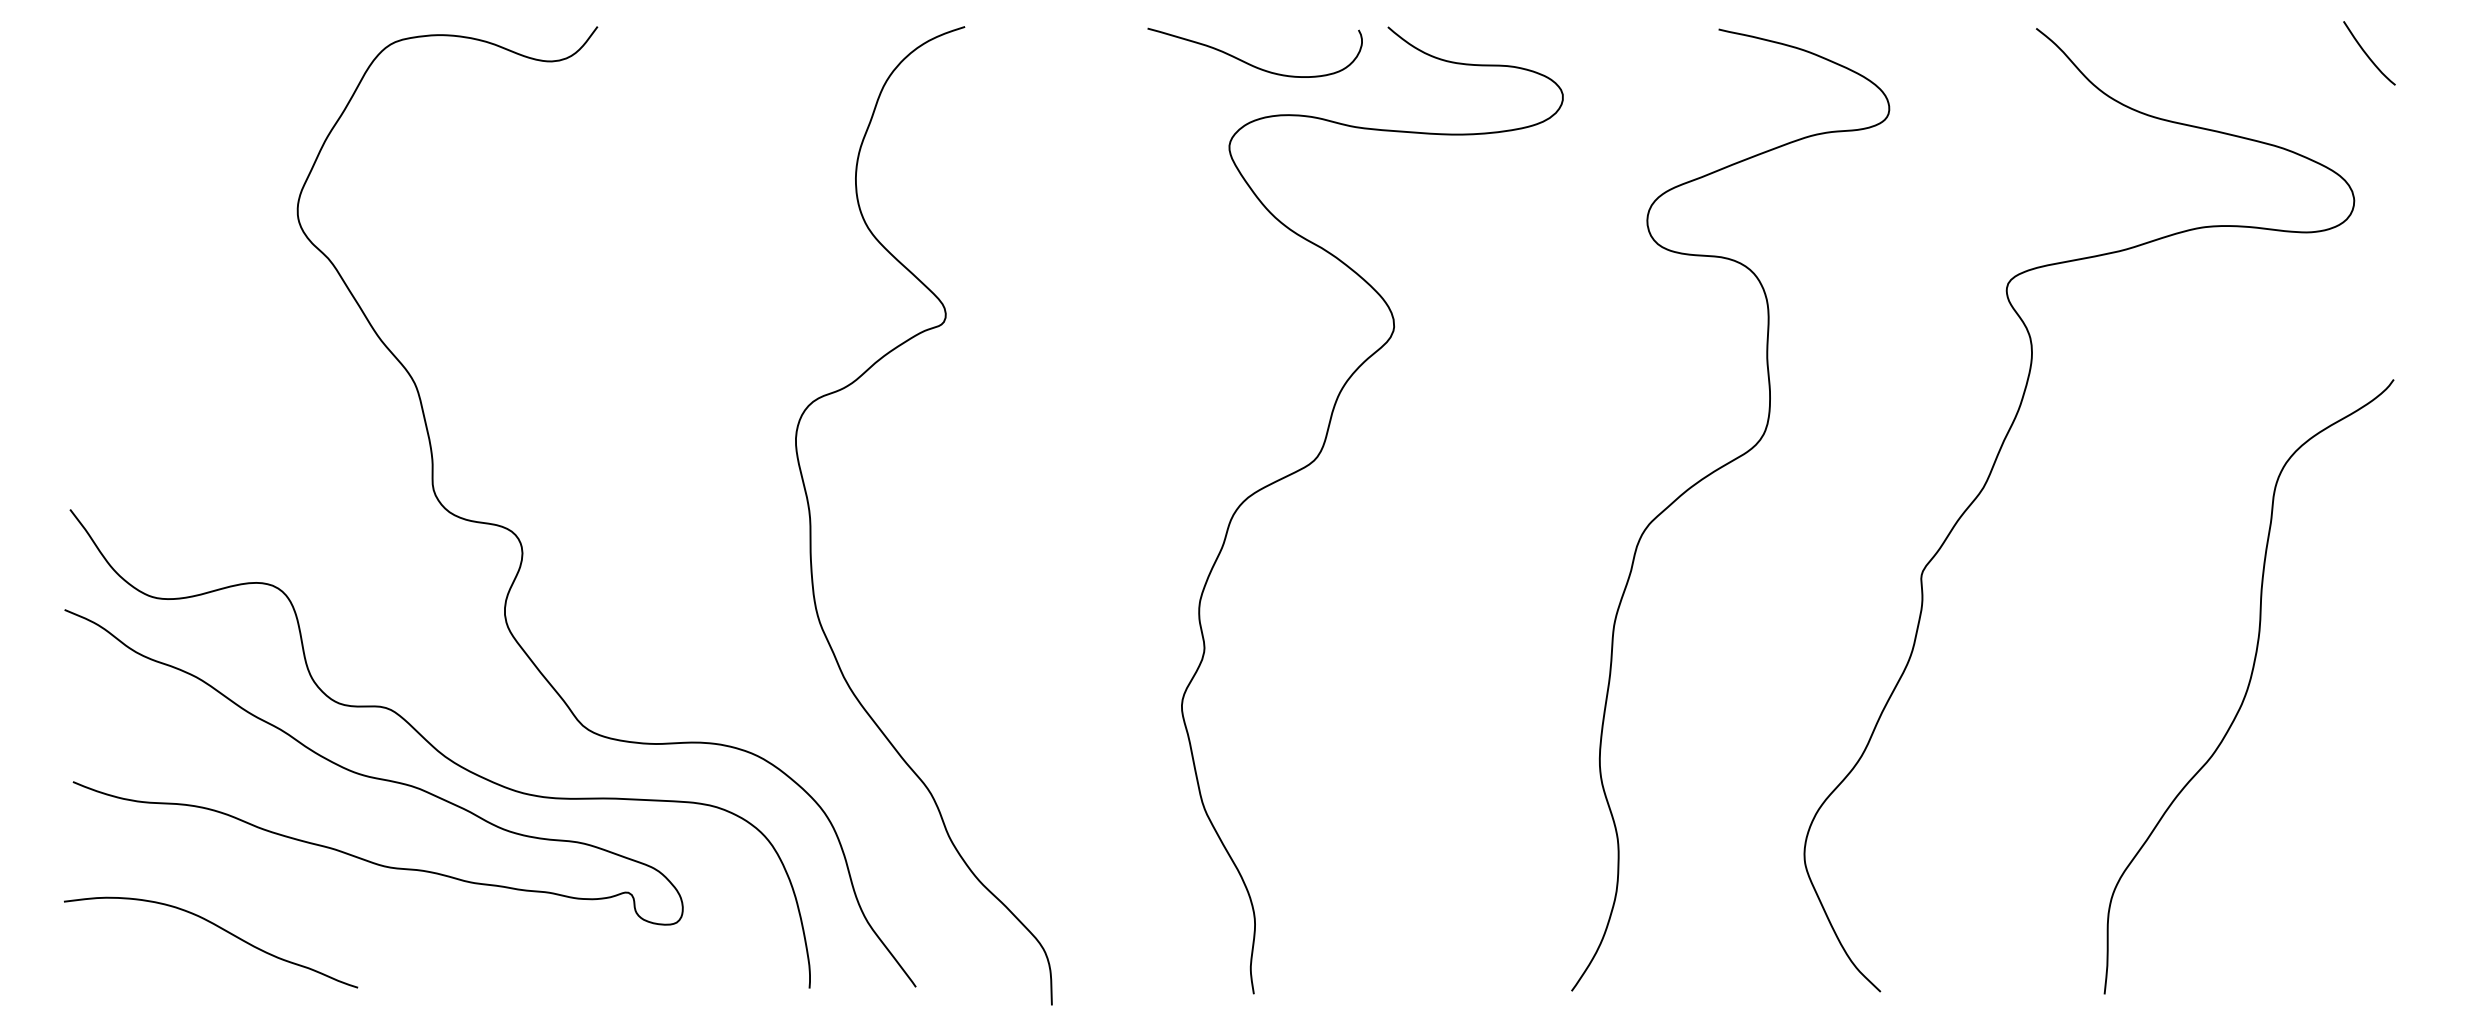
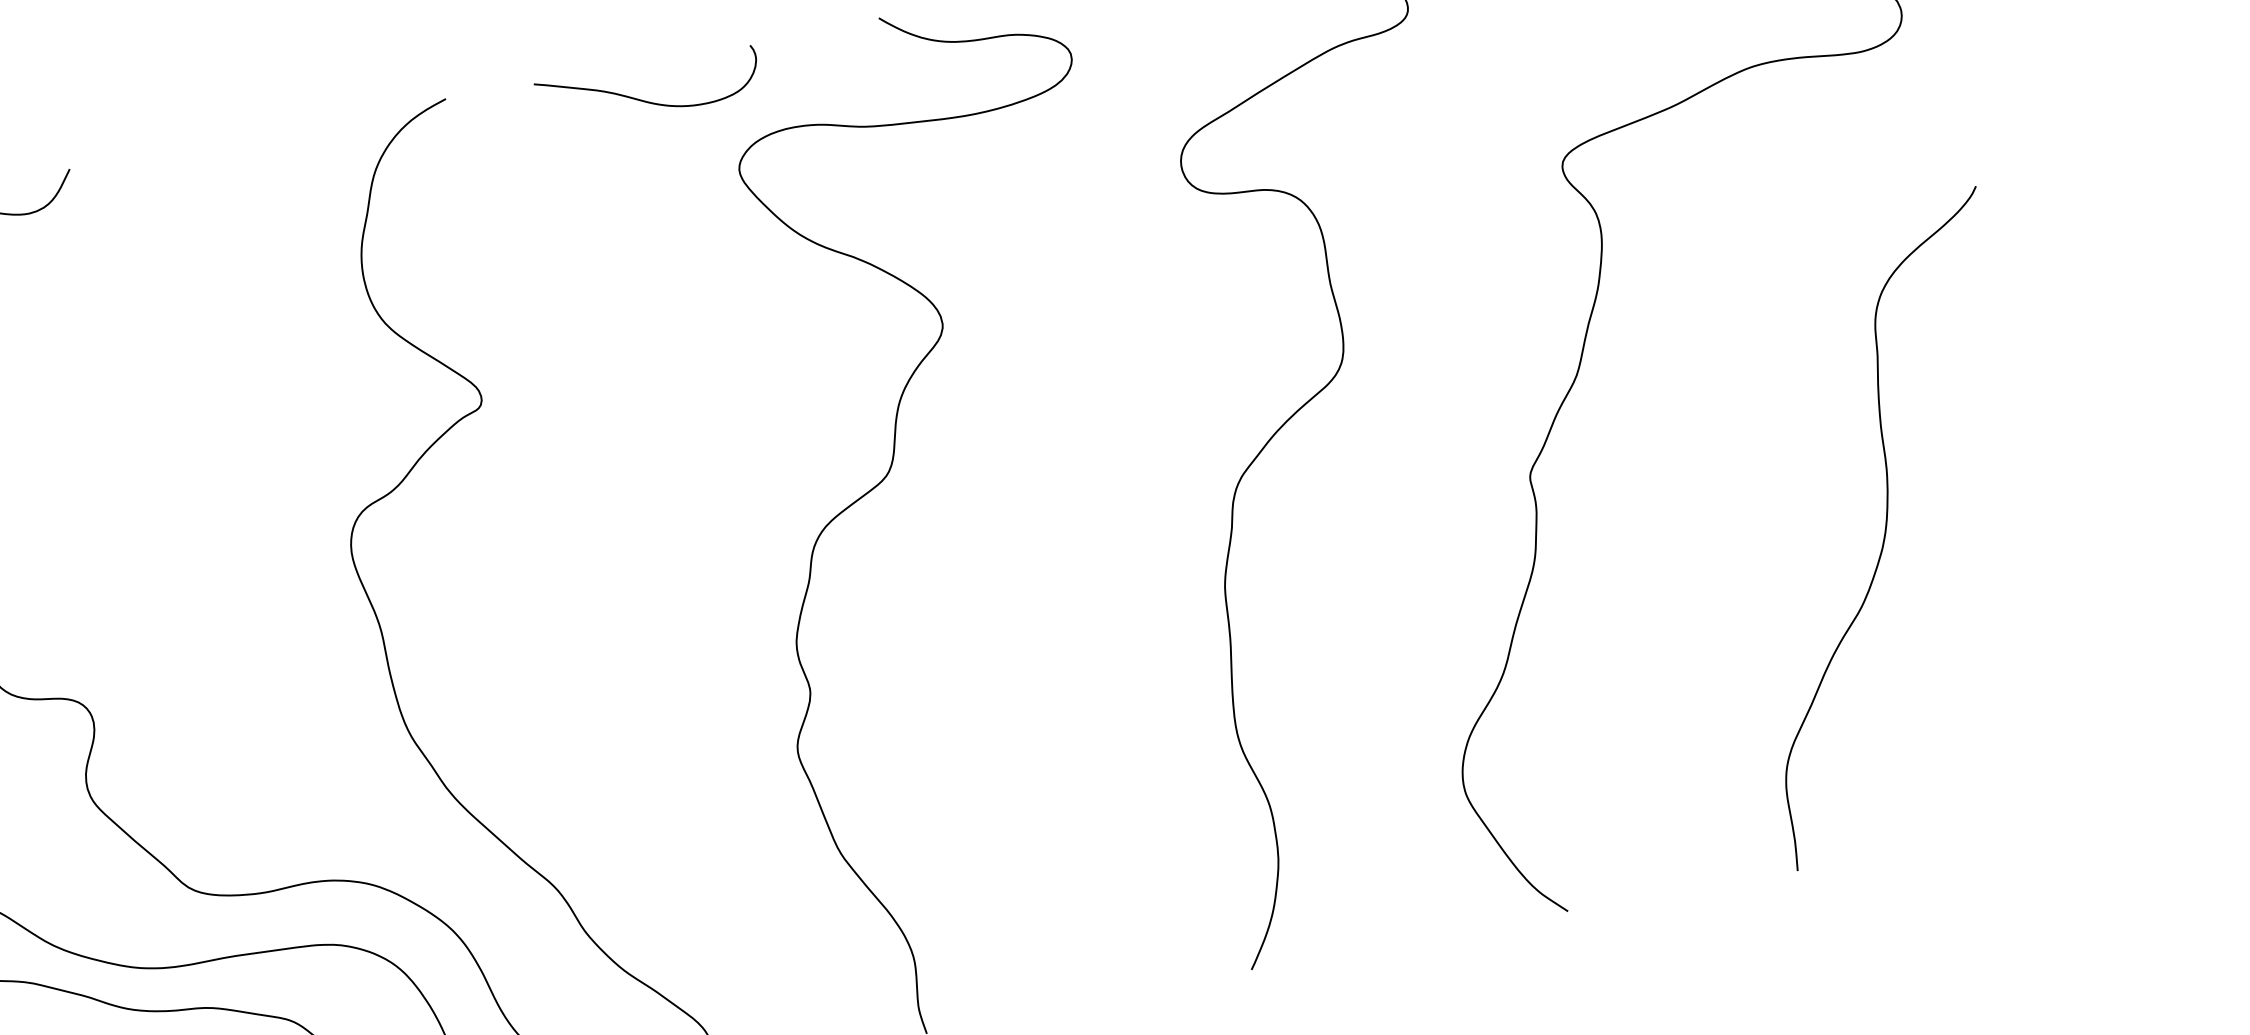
curve: (1250, 63) -> (645, 100), moved

